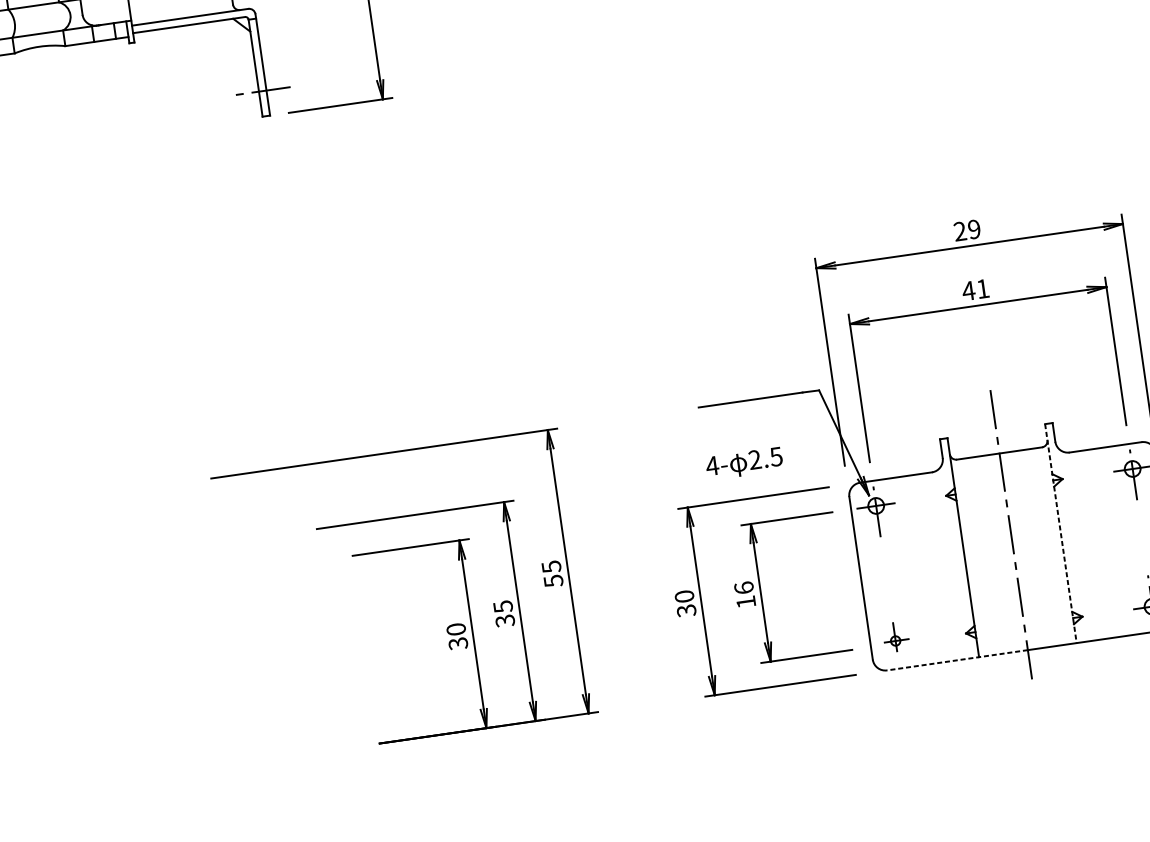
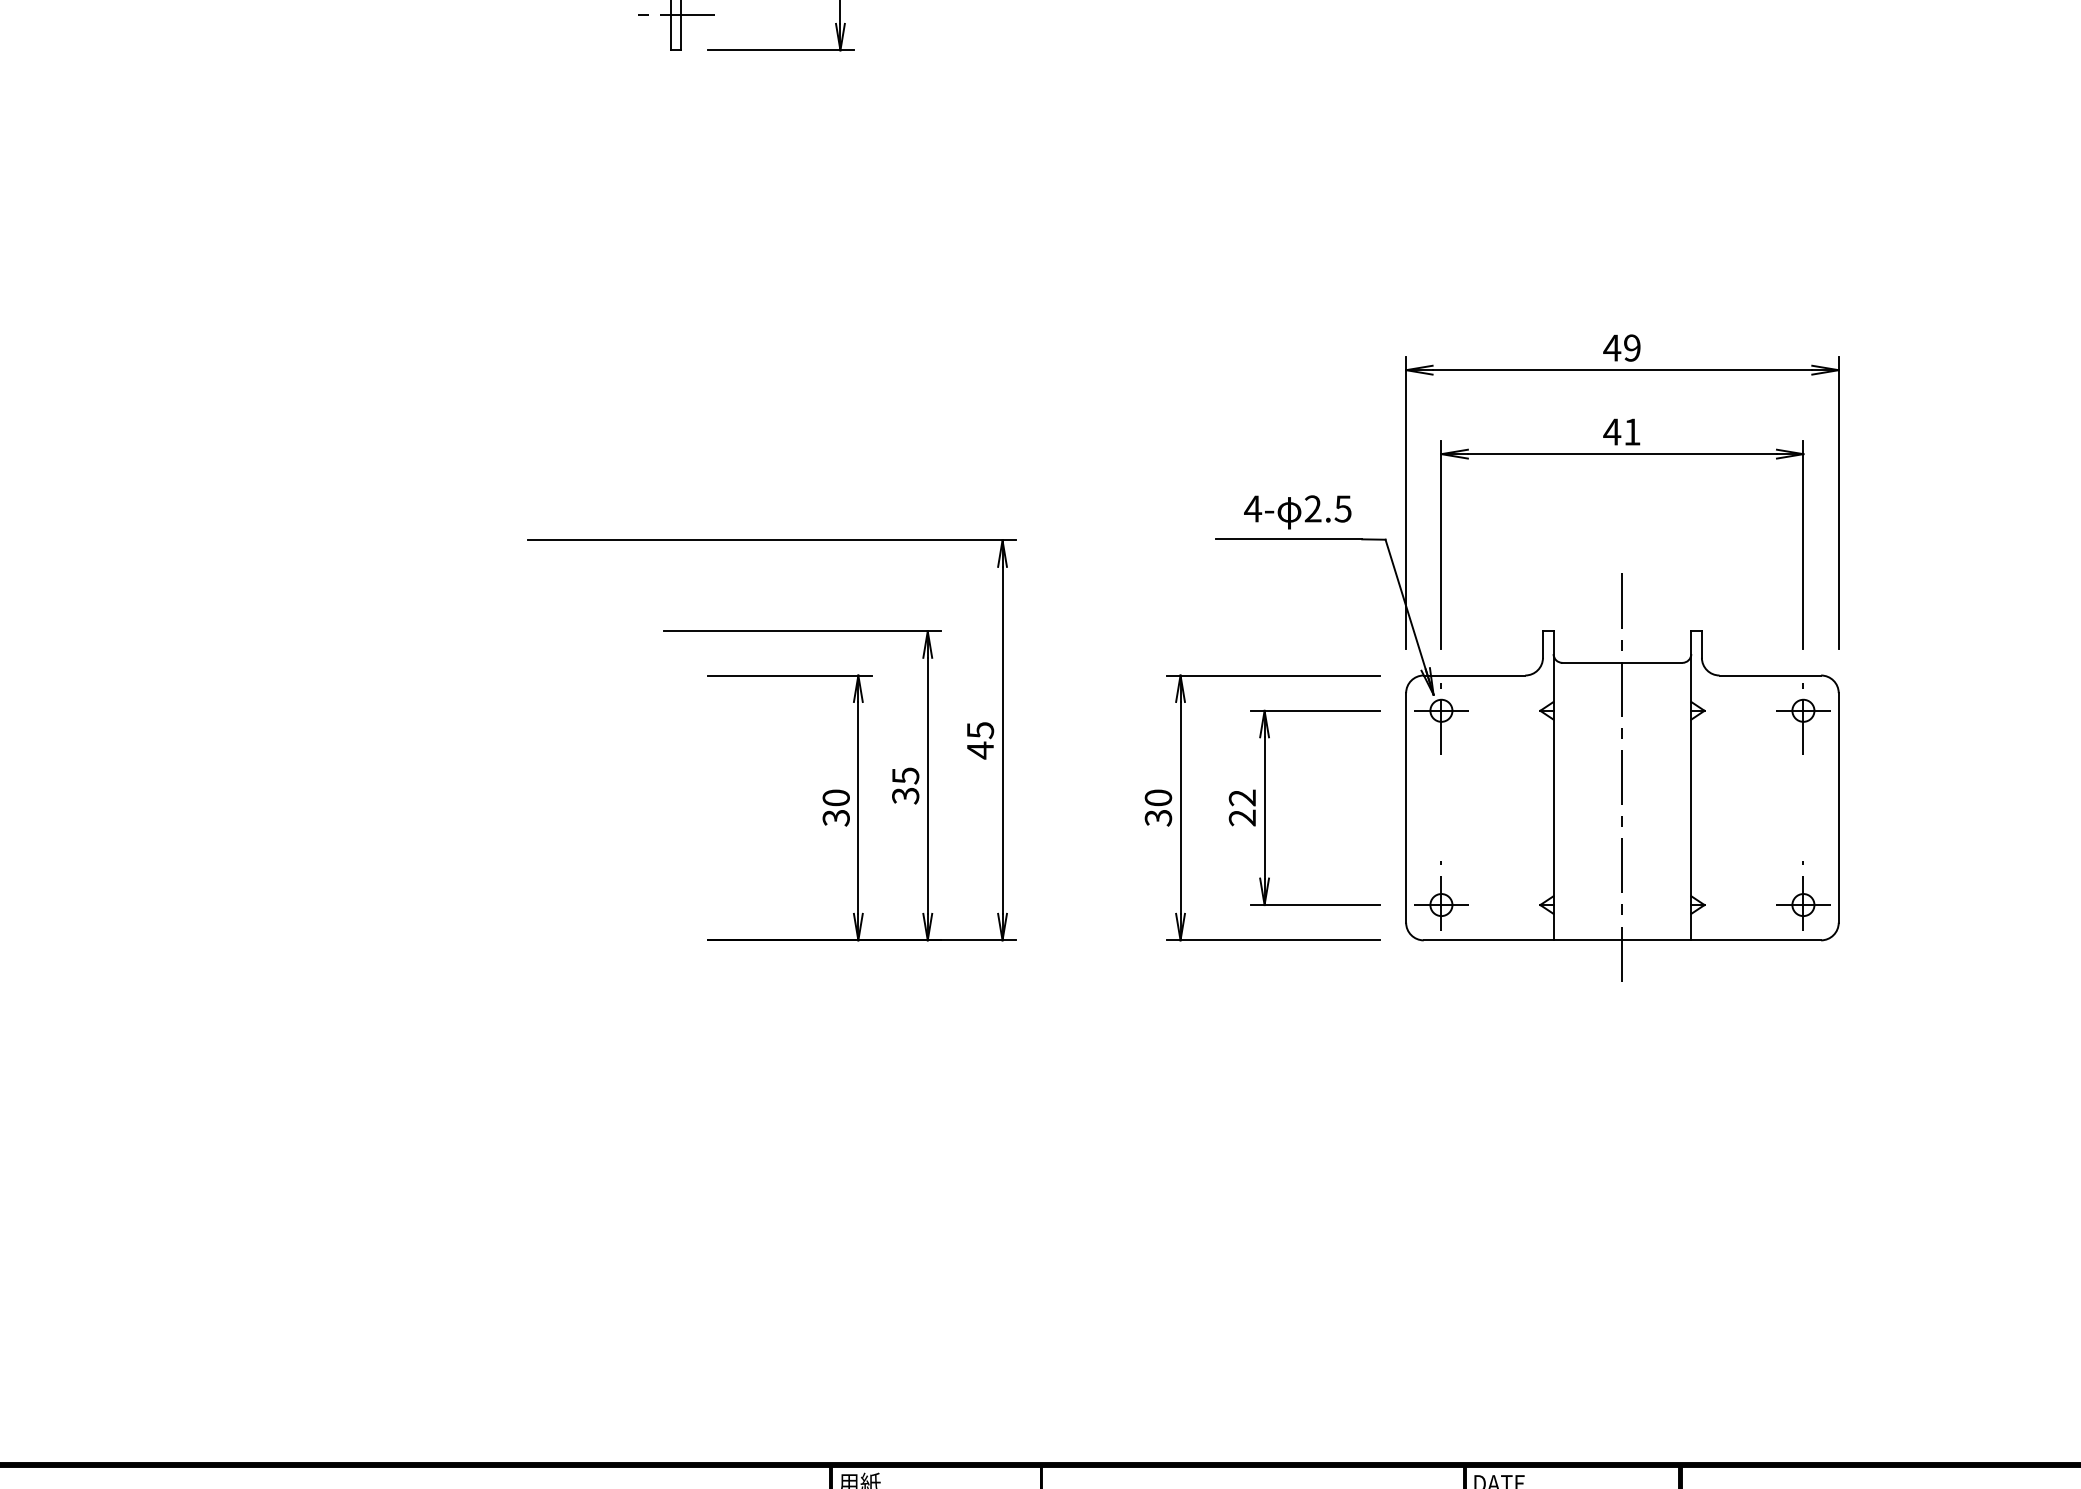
text: (960, 231) -> (1612, 347), 29 -> 49
text: (744, 463) -> (1297, 512), moved
line: (1061, 533) -> (1691, 785), dashed -> solid
text: (553, 581) -> (980, 750), 55 -> 45
text: (745, 594) -> (1242, 807), 16 -> 22
part: (895, 636) -> (1441, 895), size x1.67
line: (957, 660) -> (1522, 940), dashed -> solid

